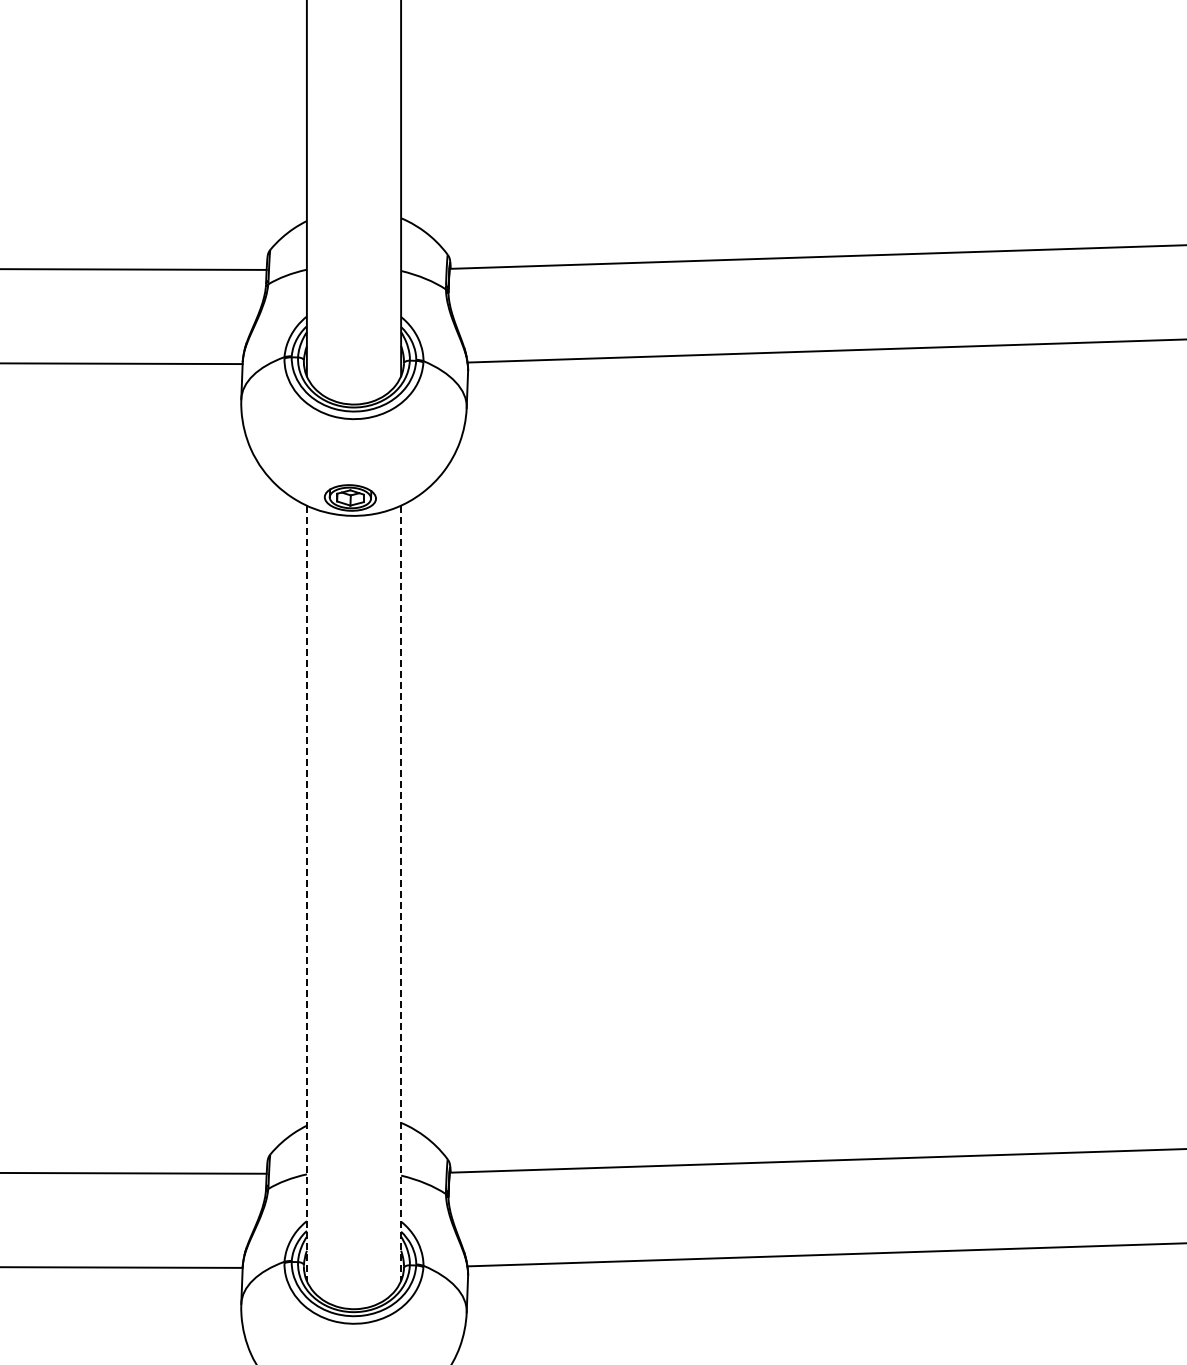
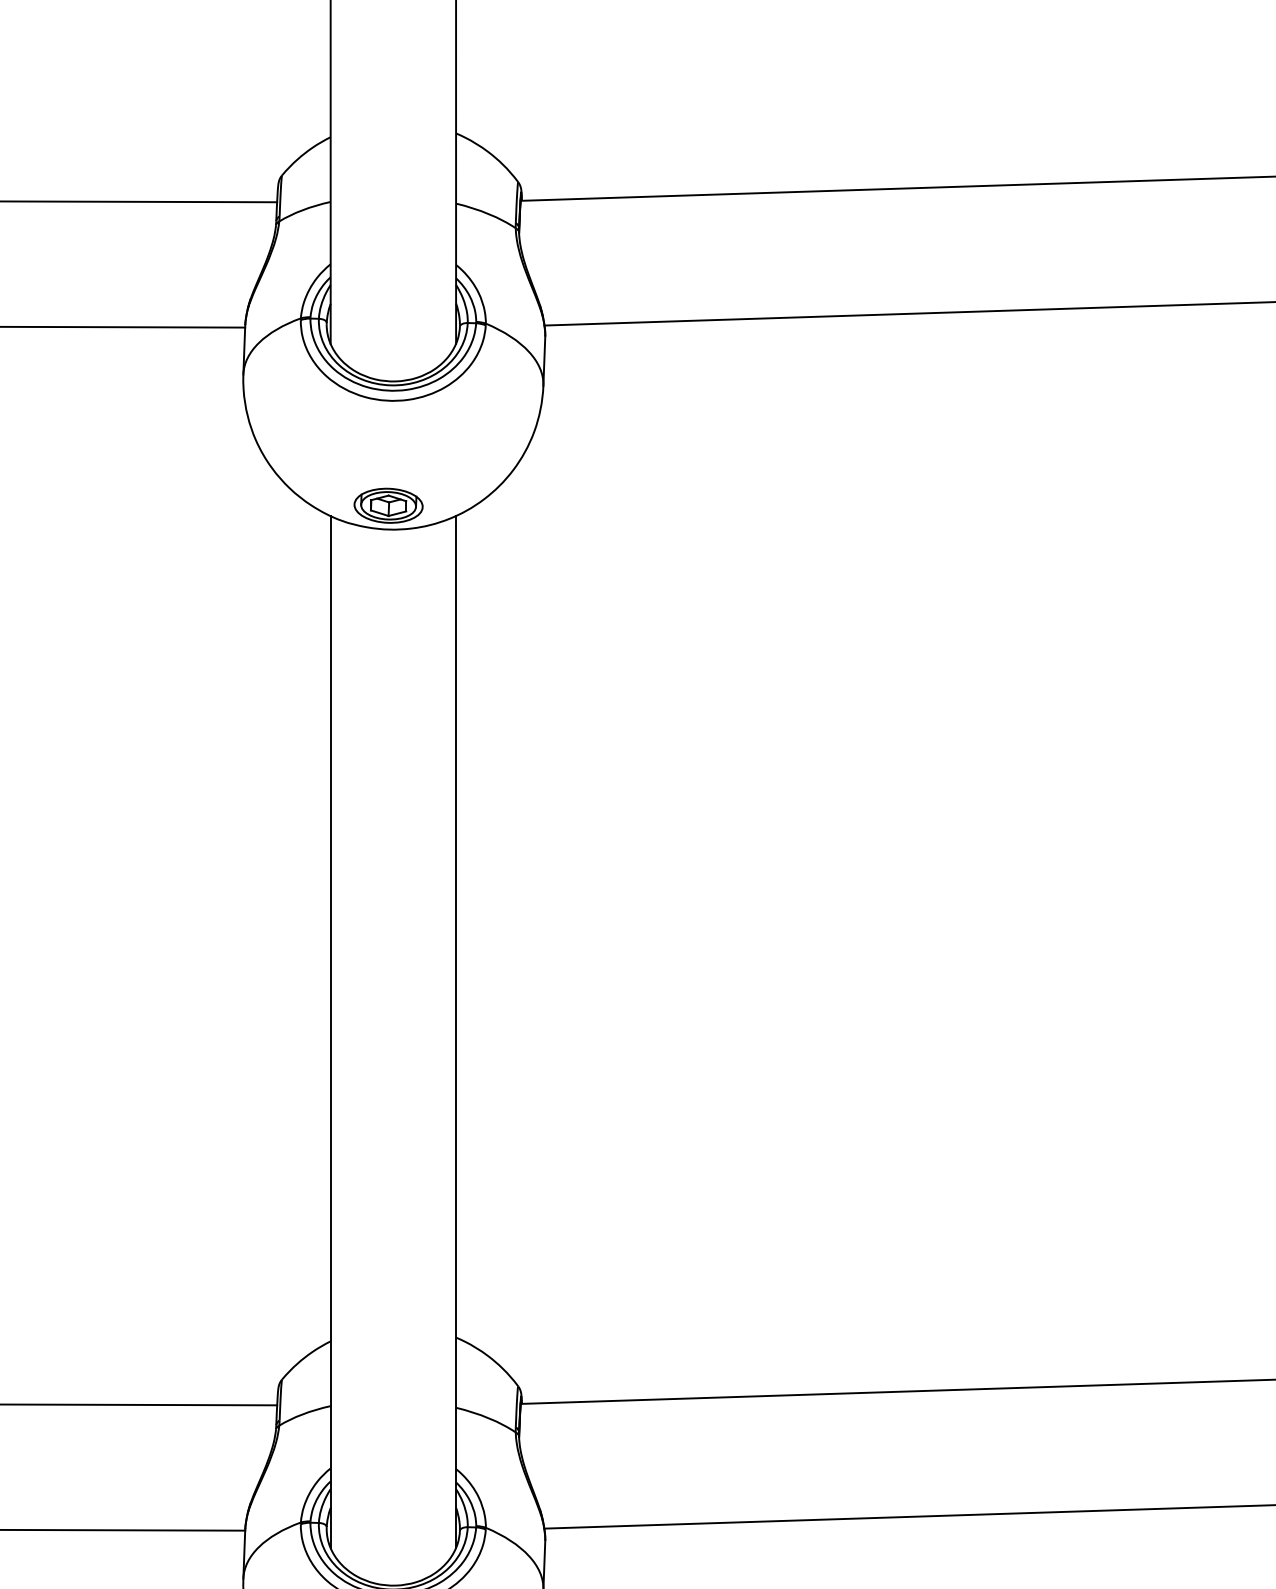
line: (306, 893) -> (330, 1032), dashed -> solid
line: (401, 893) -> (456, 1032), dashed -> solid

